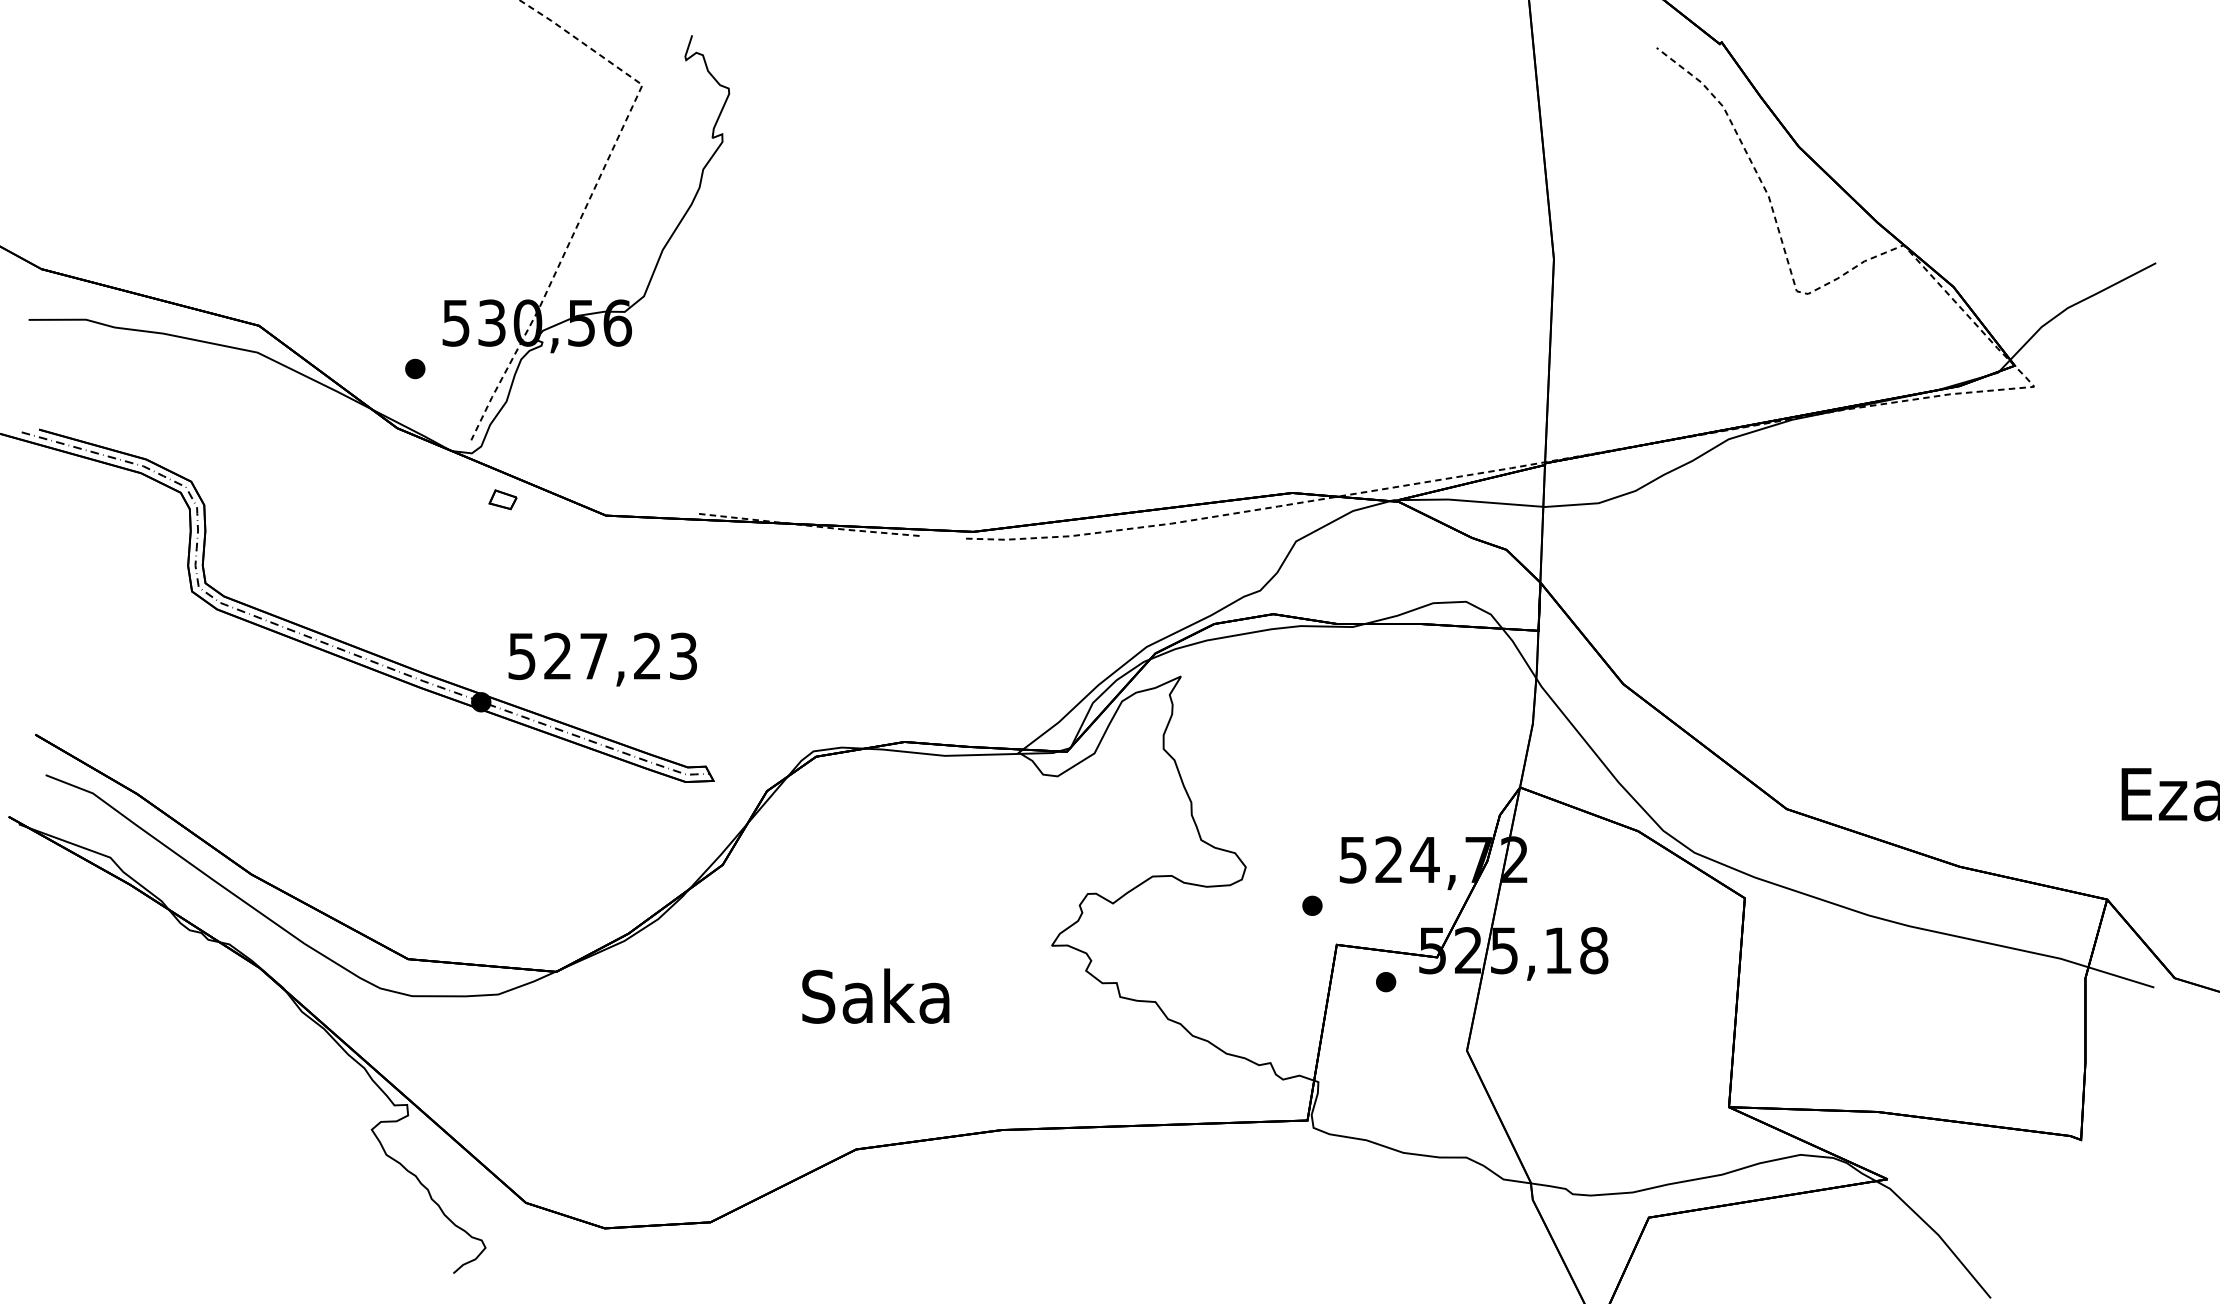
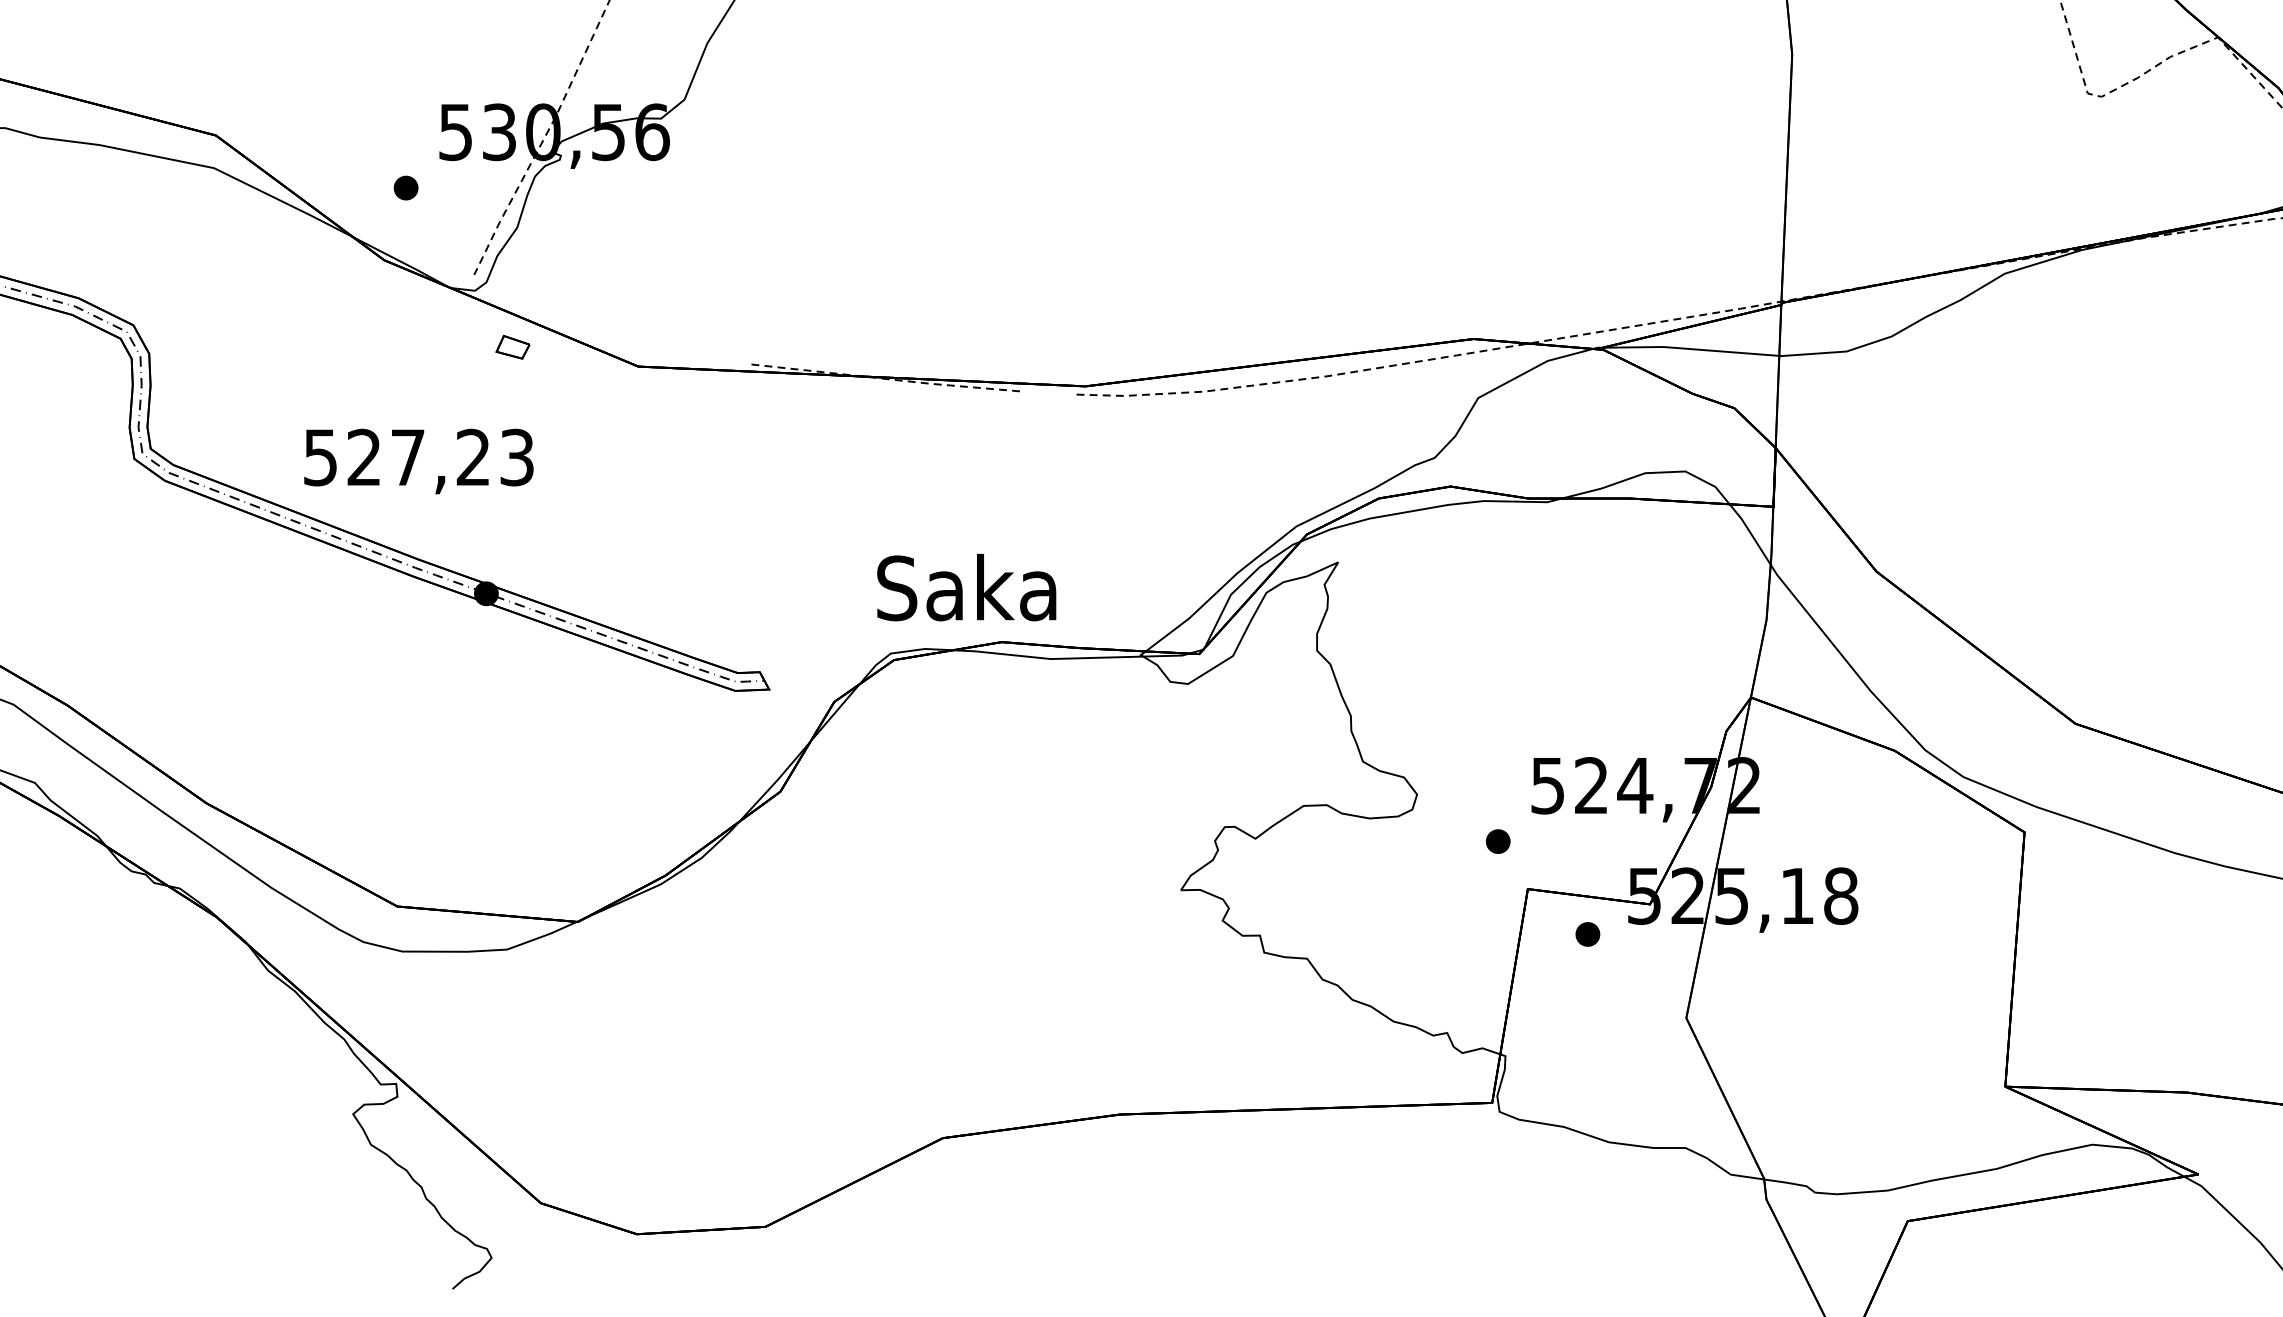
text: (602, 659) -> (418, 461), moved
text: (875, 995) -> (966, 586), moved

